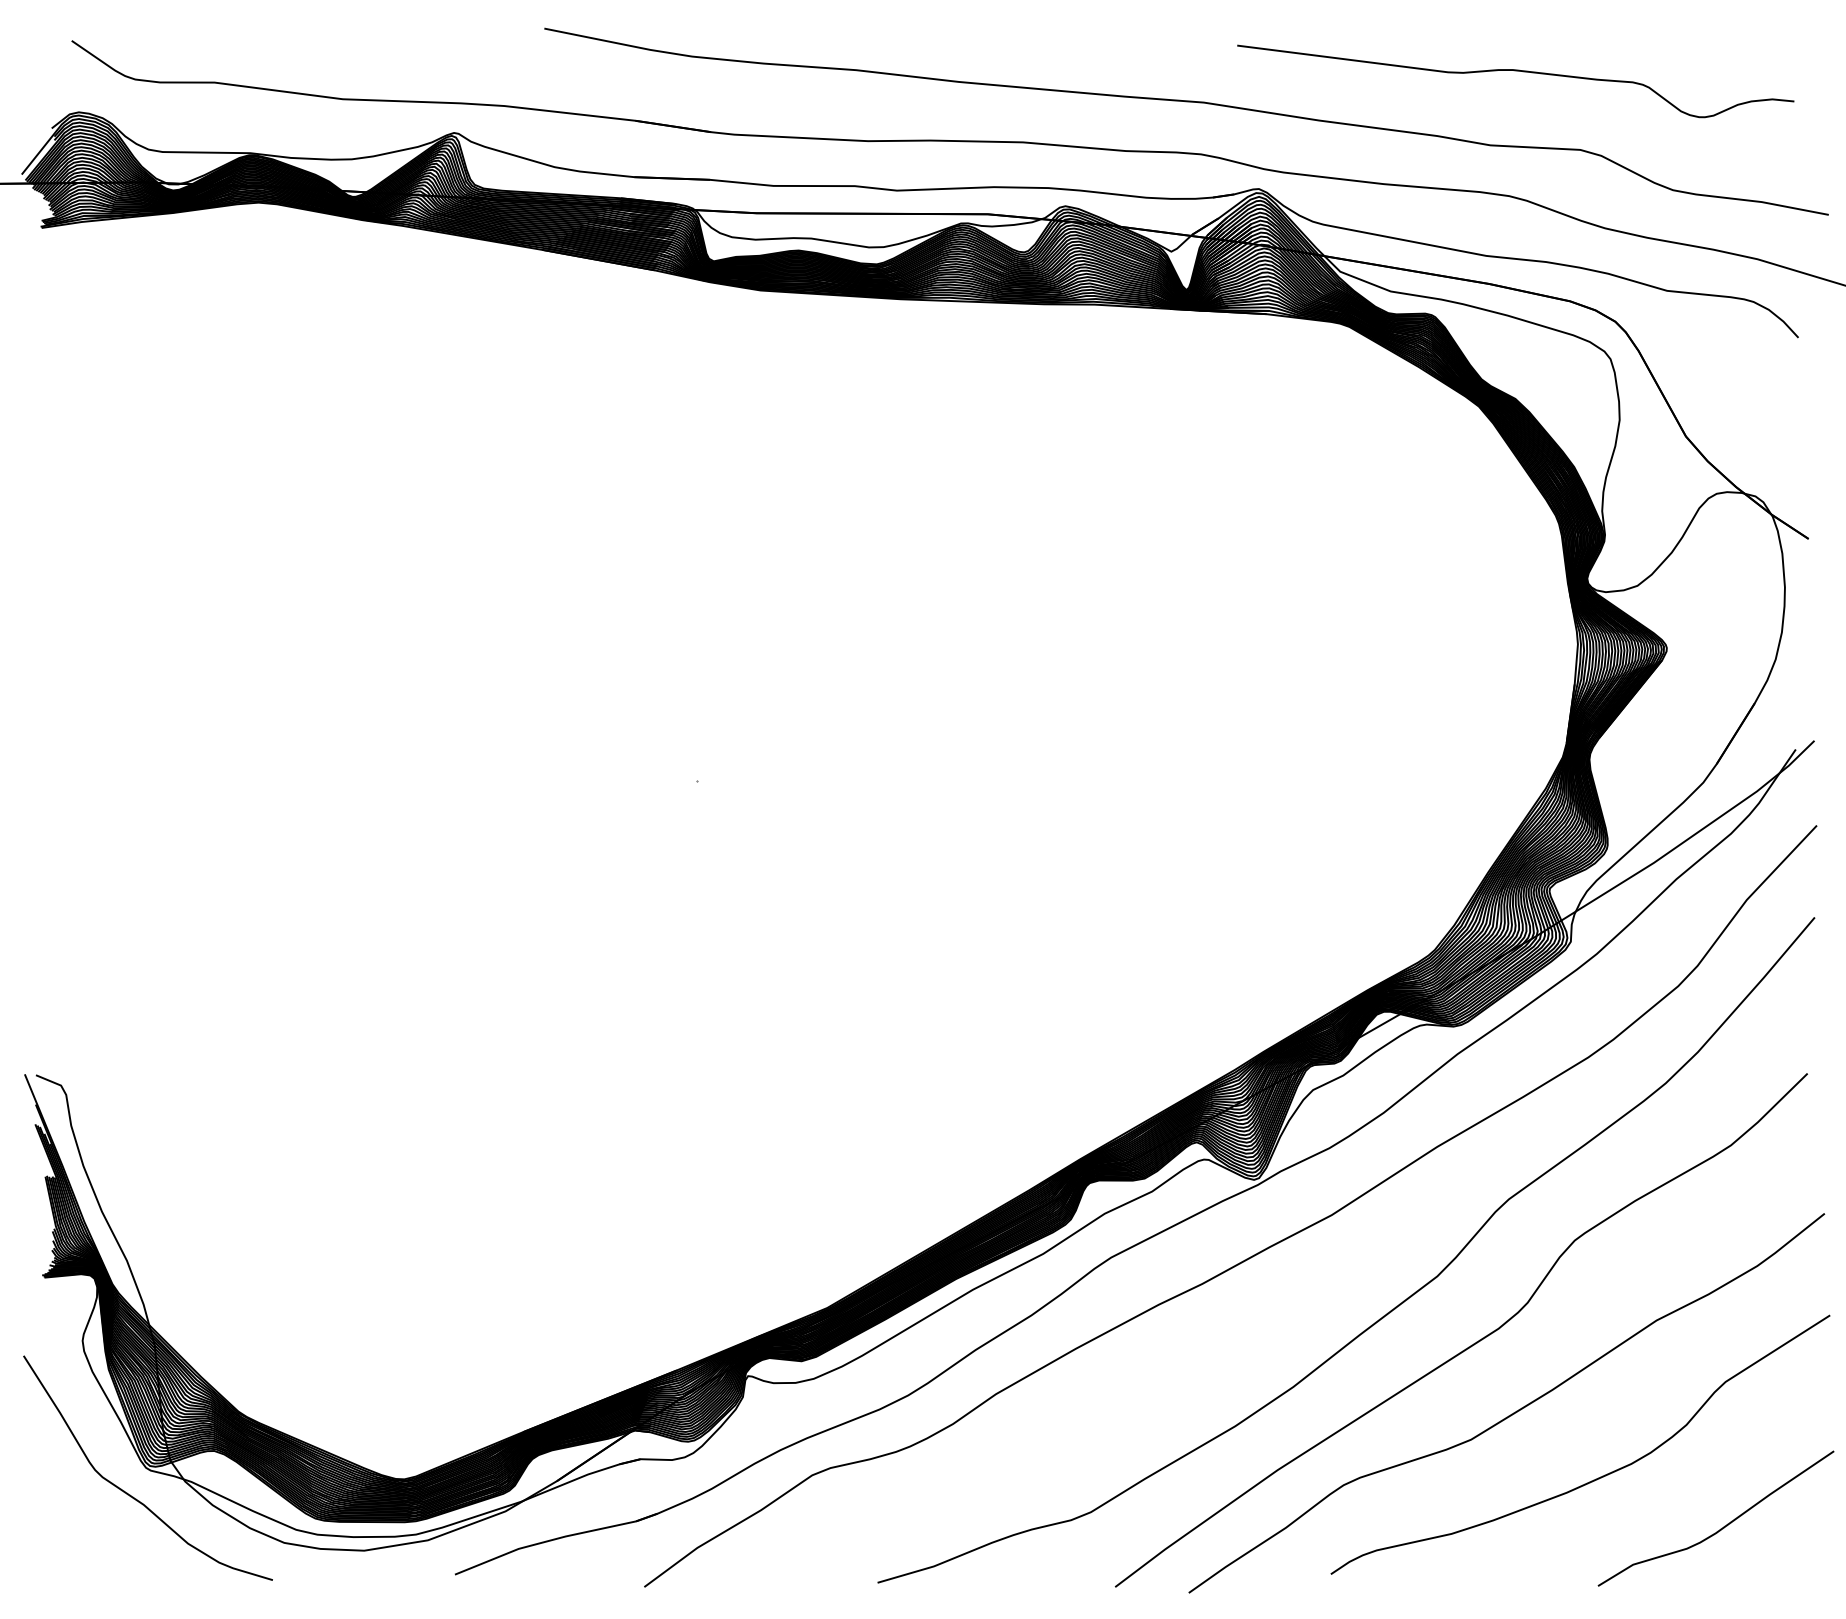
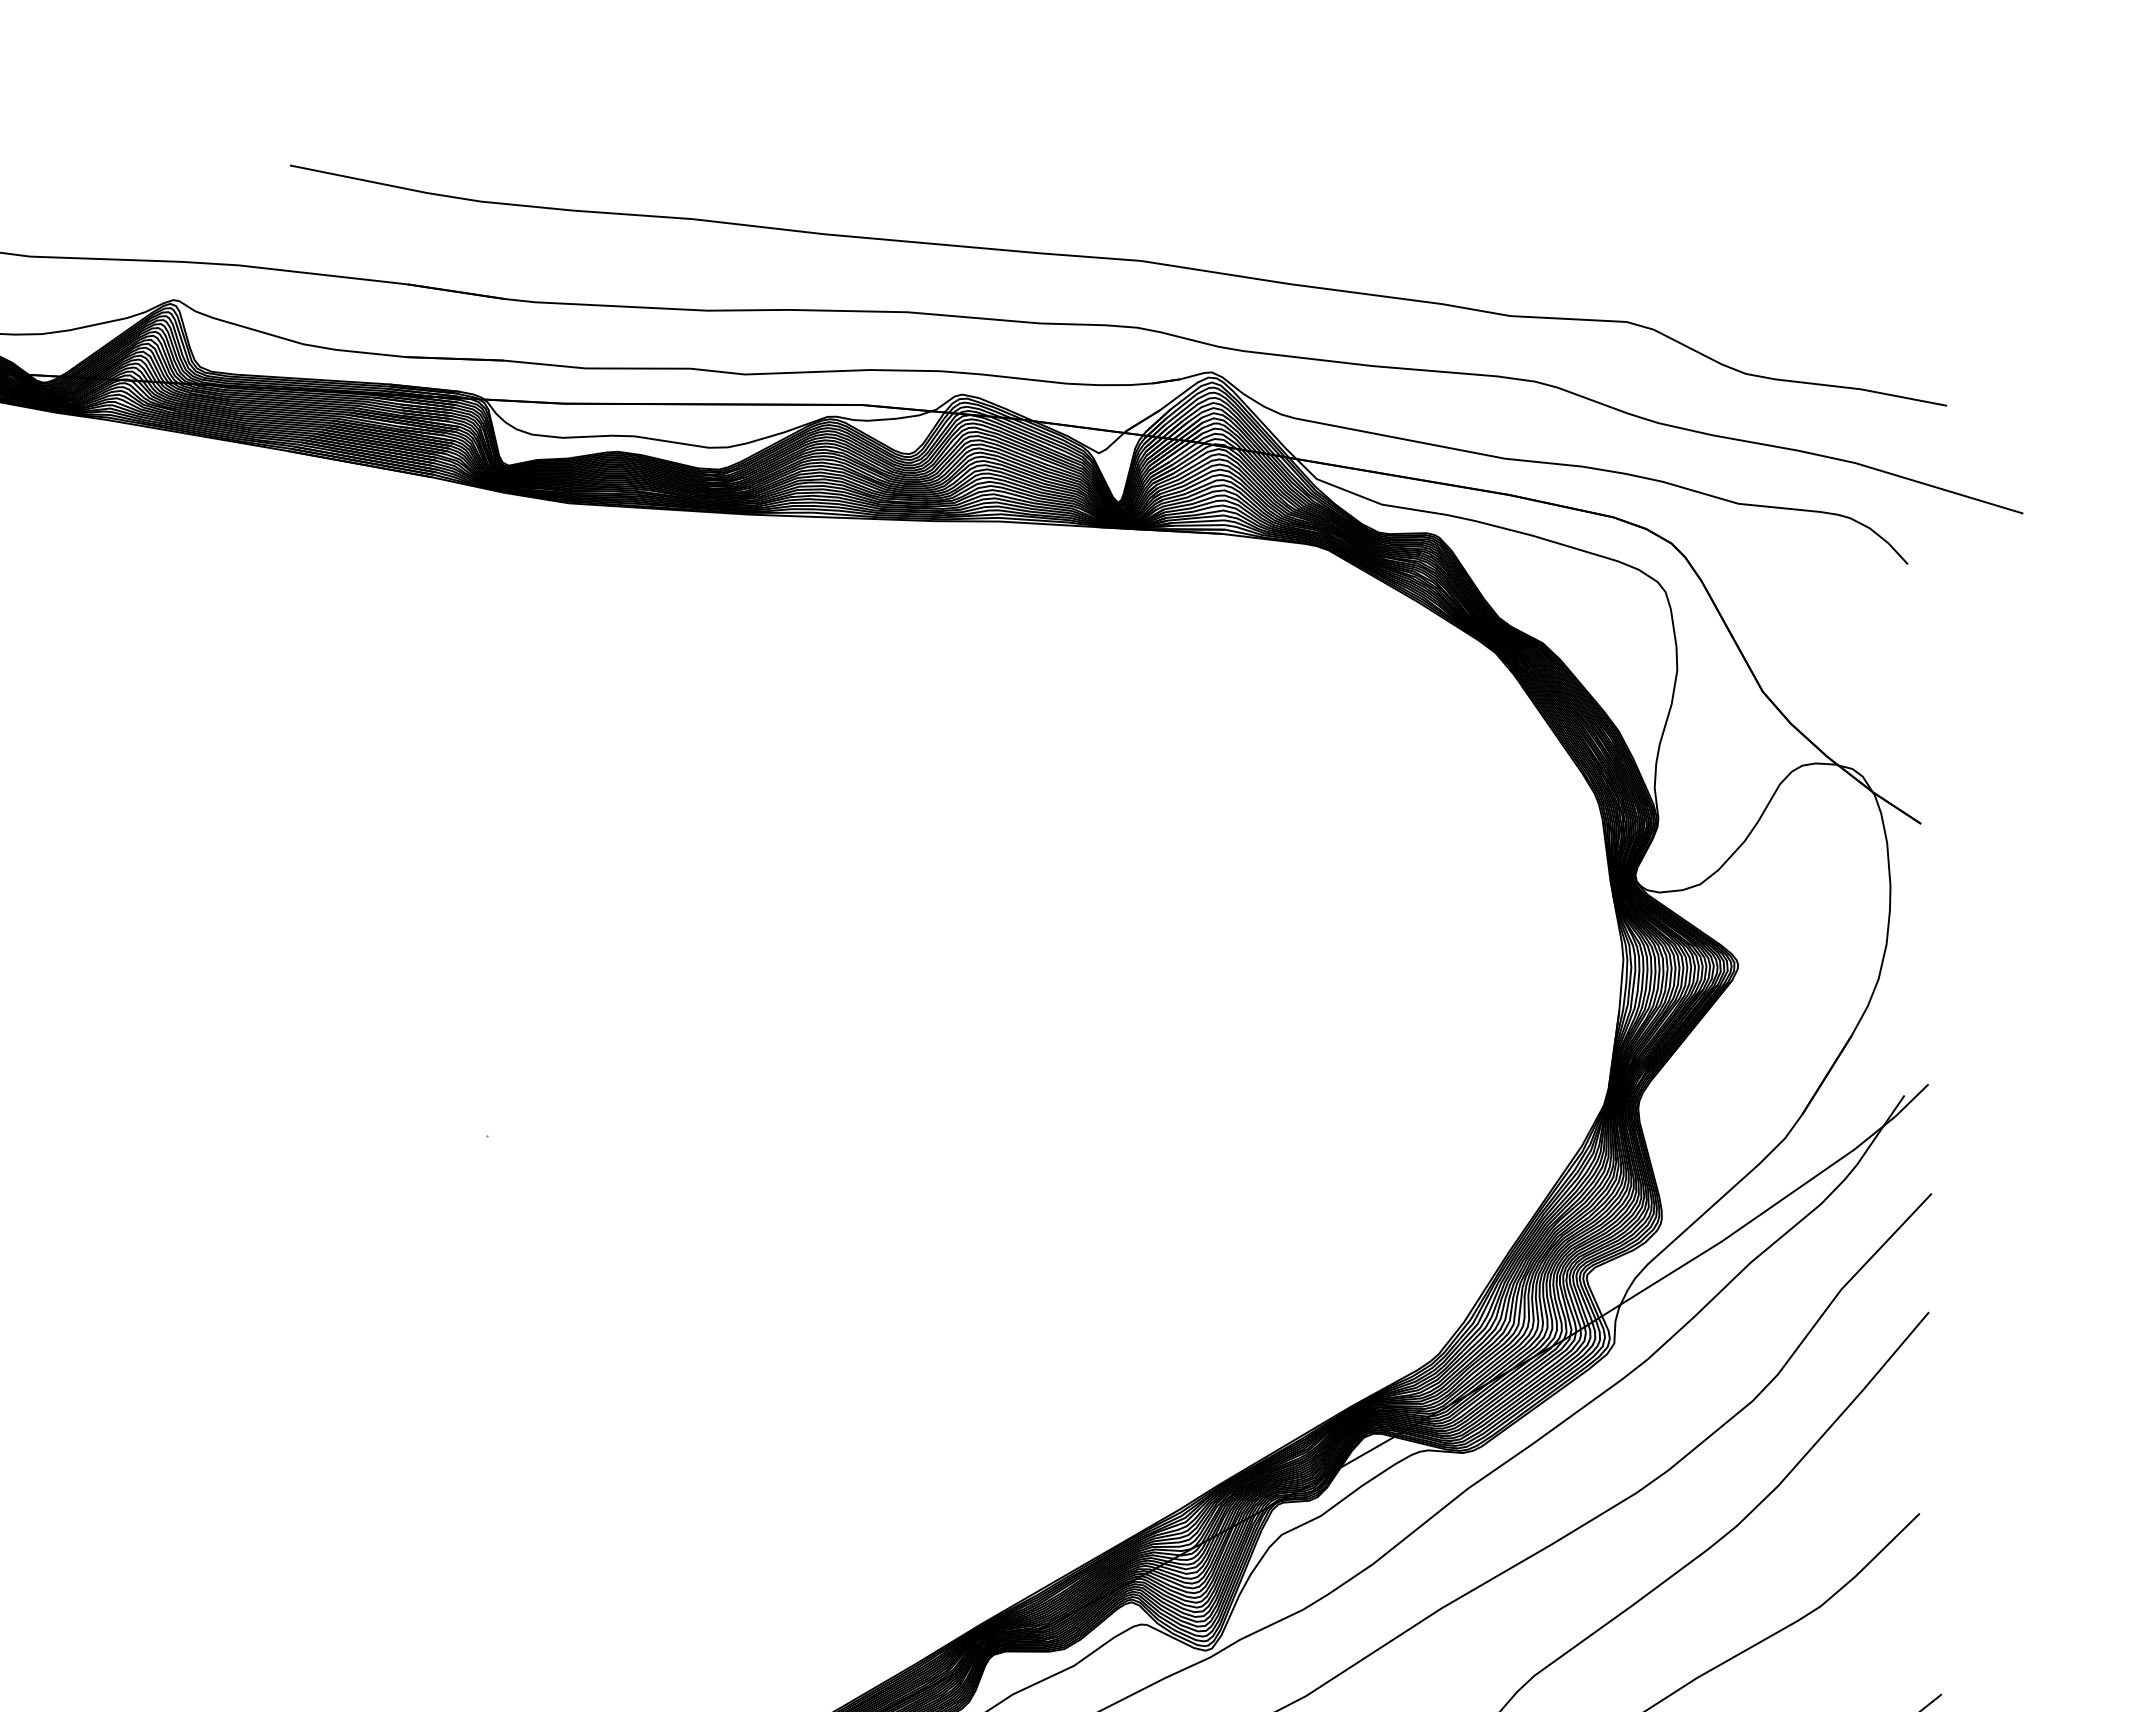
curve: (1515, 71) -> (1542, 220), removed

